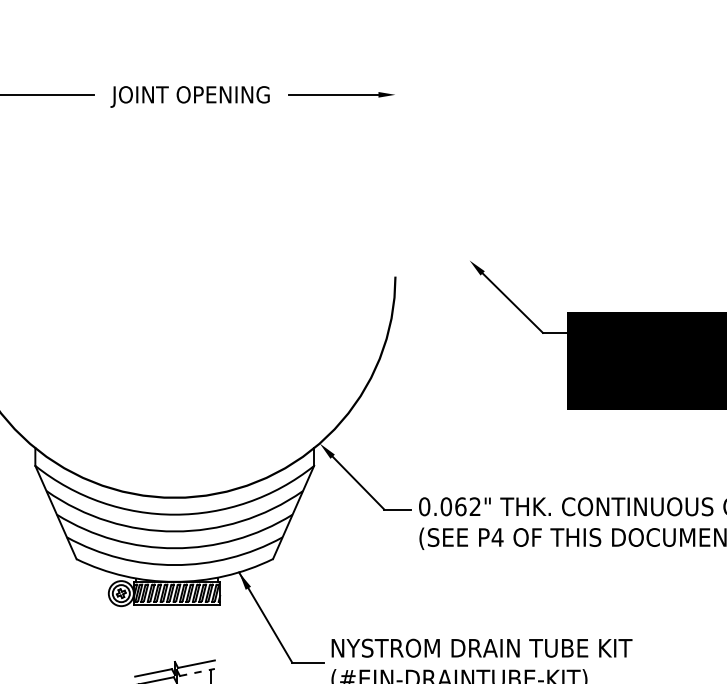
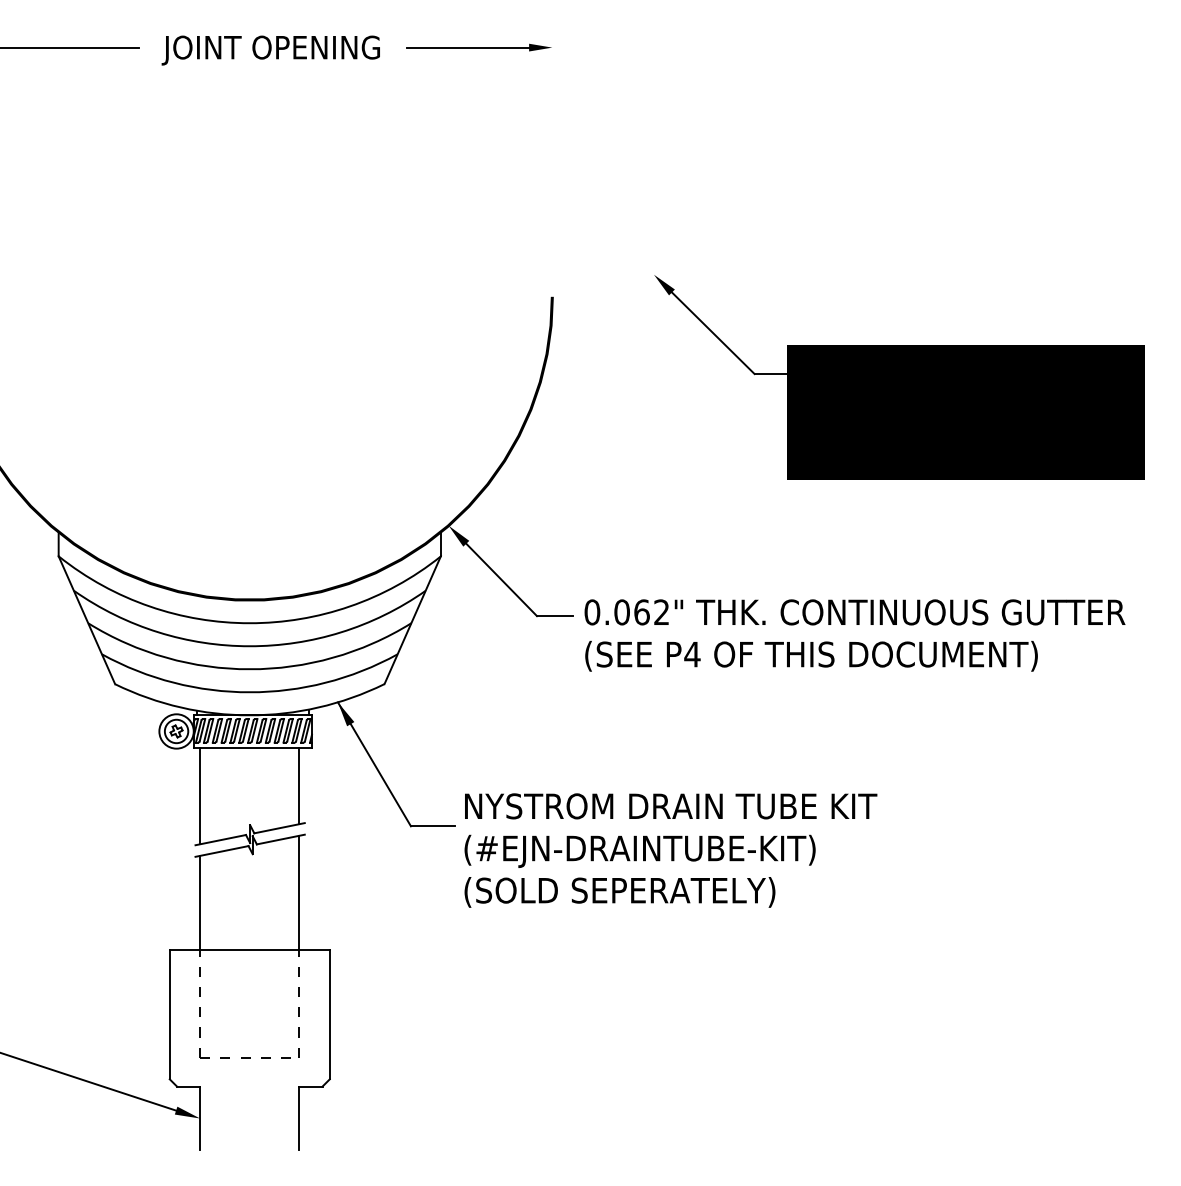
line: (211, 633) -> (299, 785), added
line: (138, 640) -> (200, 795), added
line: (197, 672) -> (281, 839), dashed -> solid

